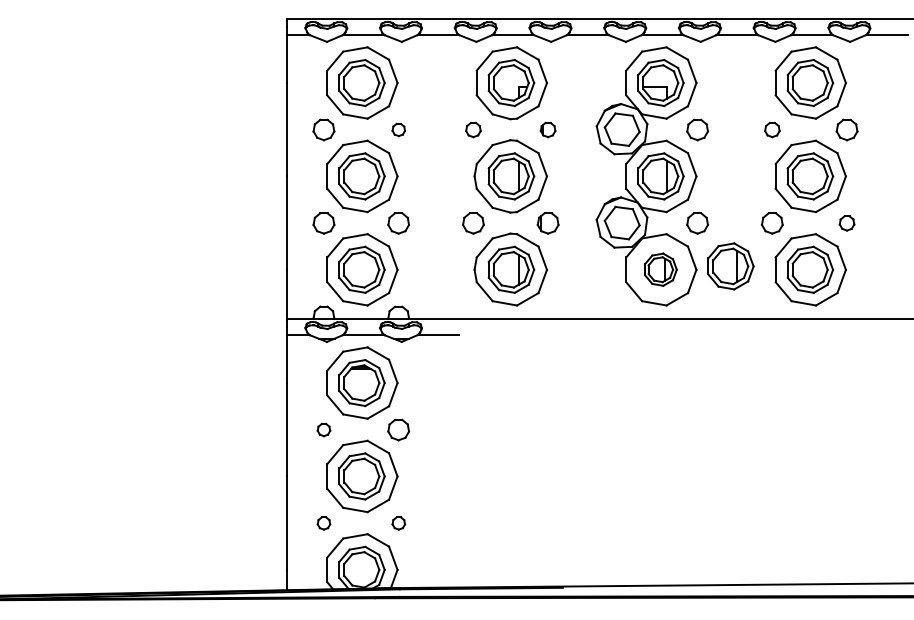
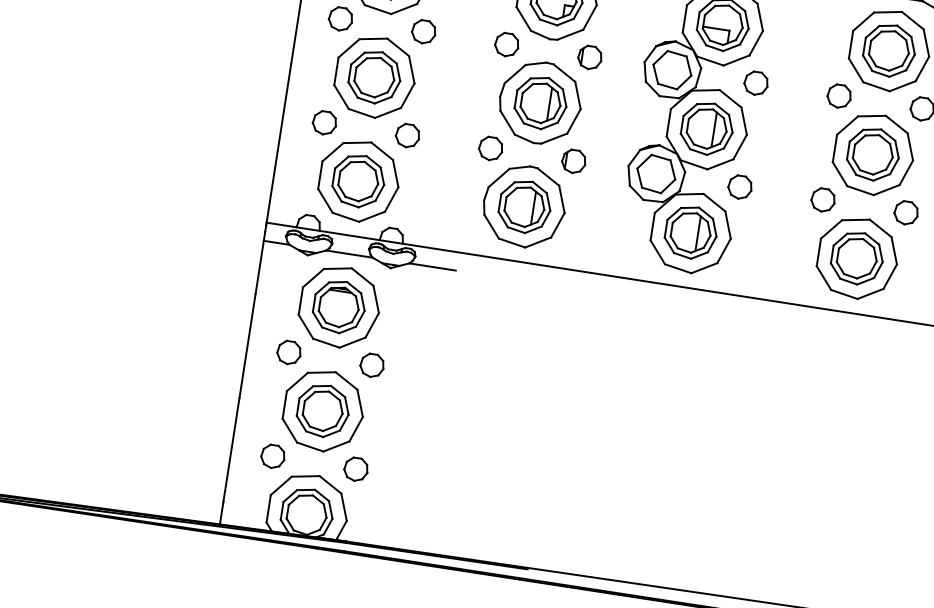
part: (398, 129) -> (423, 31), size x1.67
part: (473, 129) -> (507, 44), size x1.43
part: (547, 129) -> (589, 57), size x1.43
part: (772, 129) -> (839, 95), size x1.43
part: (846, 223) -> (905, 213), size x1.43
part: (730, 266) -> (769, 240), removed
part: (660, 269) -> (690, 232), size x1.43
part: (323, 429) -> (288, 352), size x1.67
part: (323, 523) -> (272, 456), size x1.67
part: (398, 523) -> (355, 469), size x1.67

